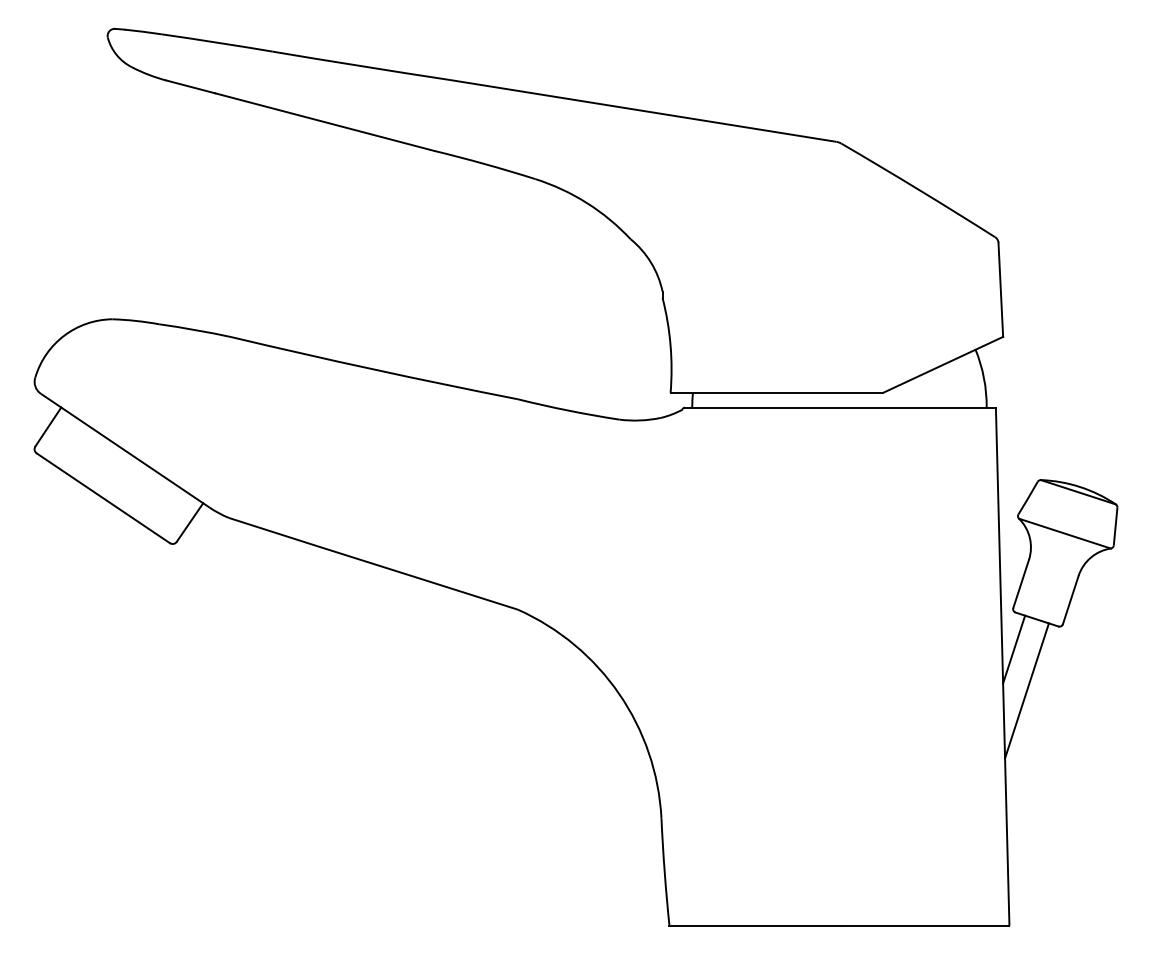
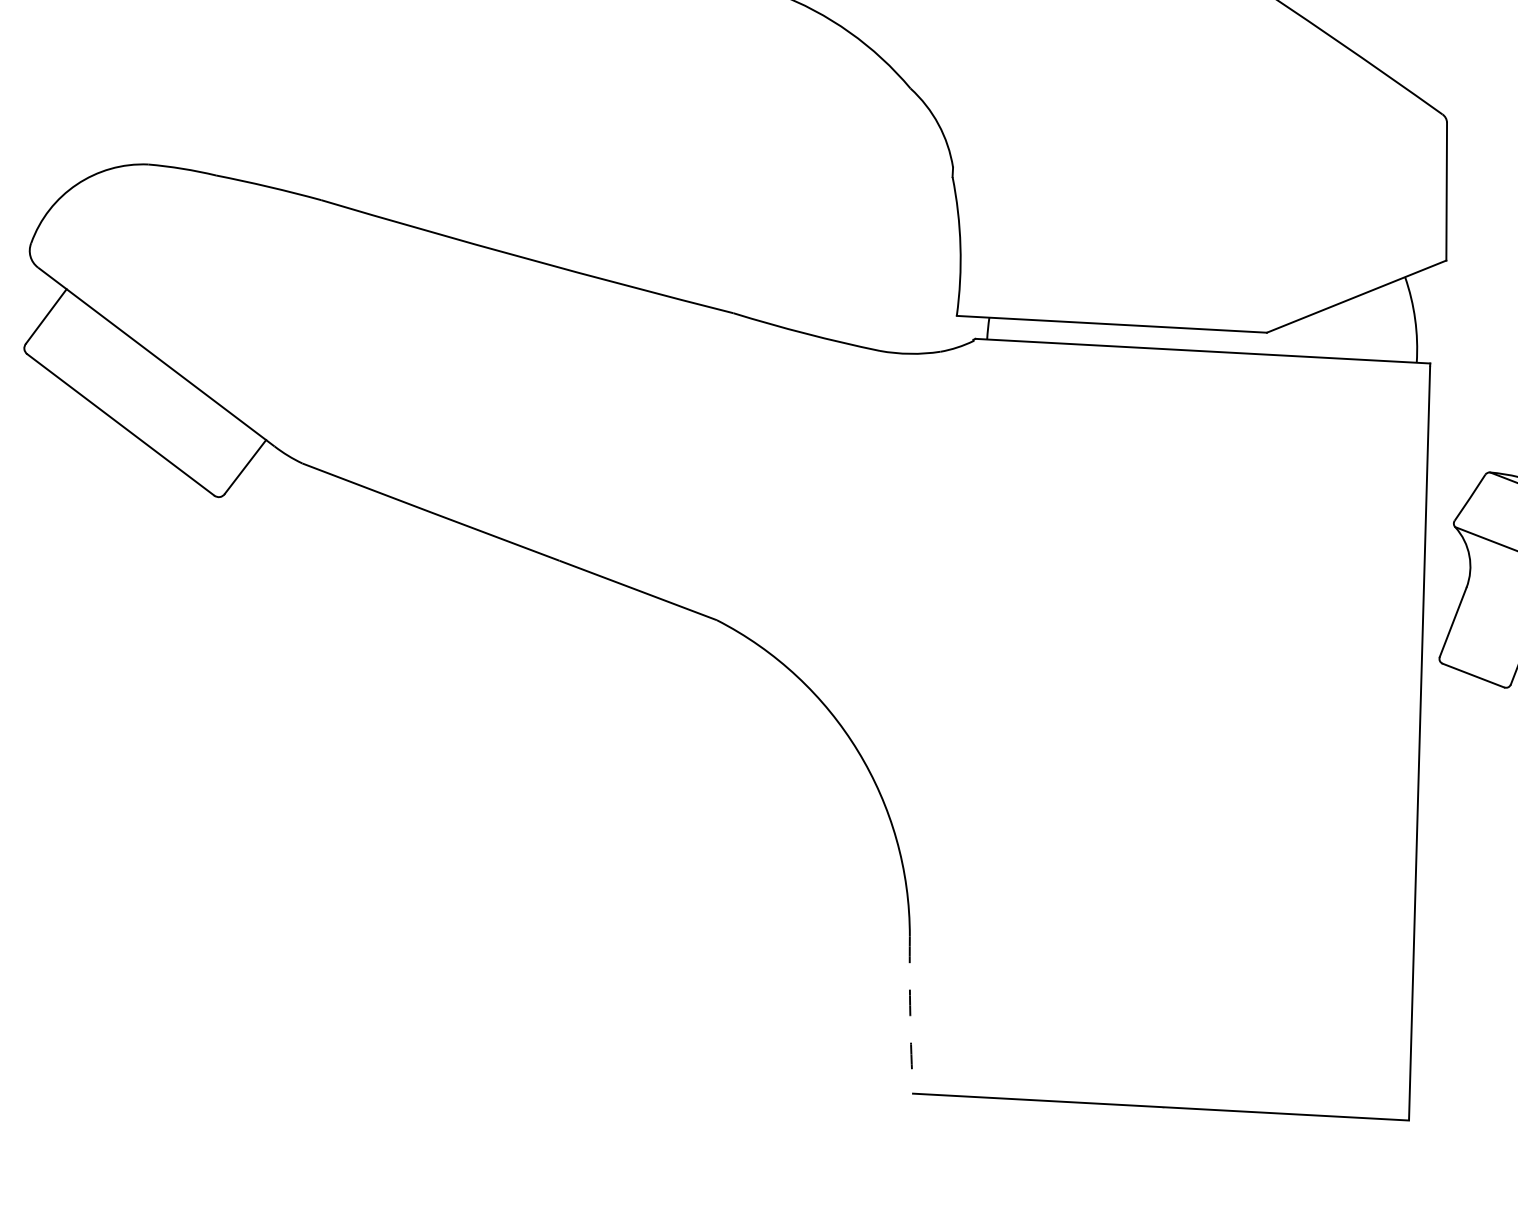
line: (1014, 649) -> (1438, 717), removed
line: (1026, 690) -> (1452, 778), removed
arc: (664, 872) -> (909, 1015), solid -> dashed

